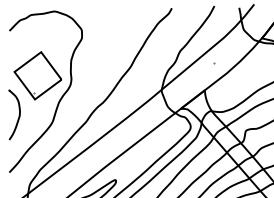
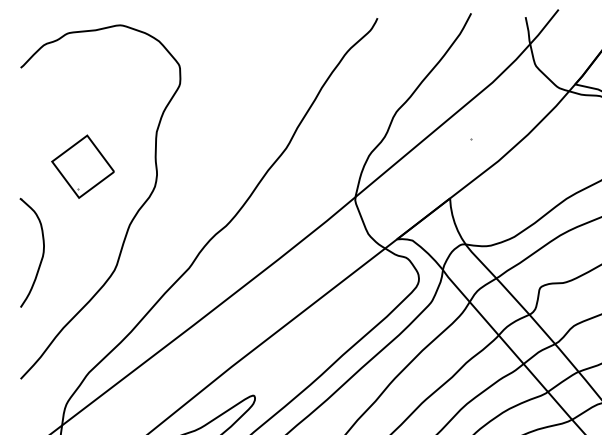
part: (37, 75) -> (82, 165), size x0.6

